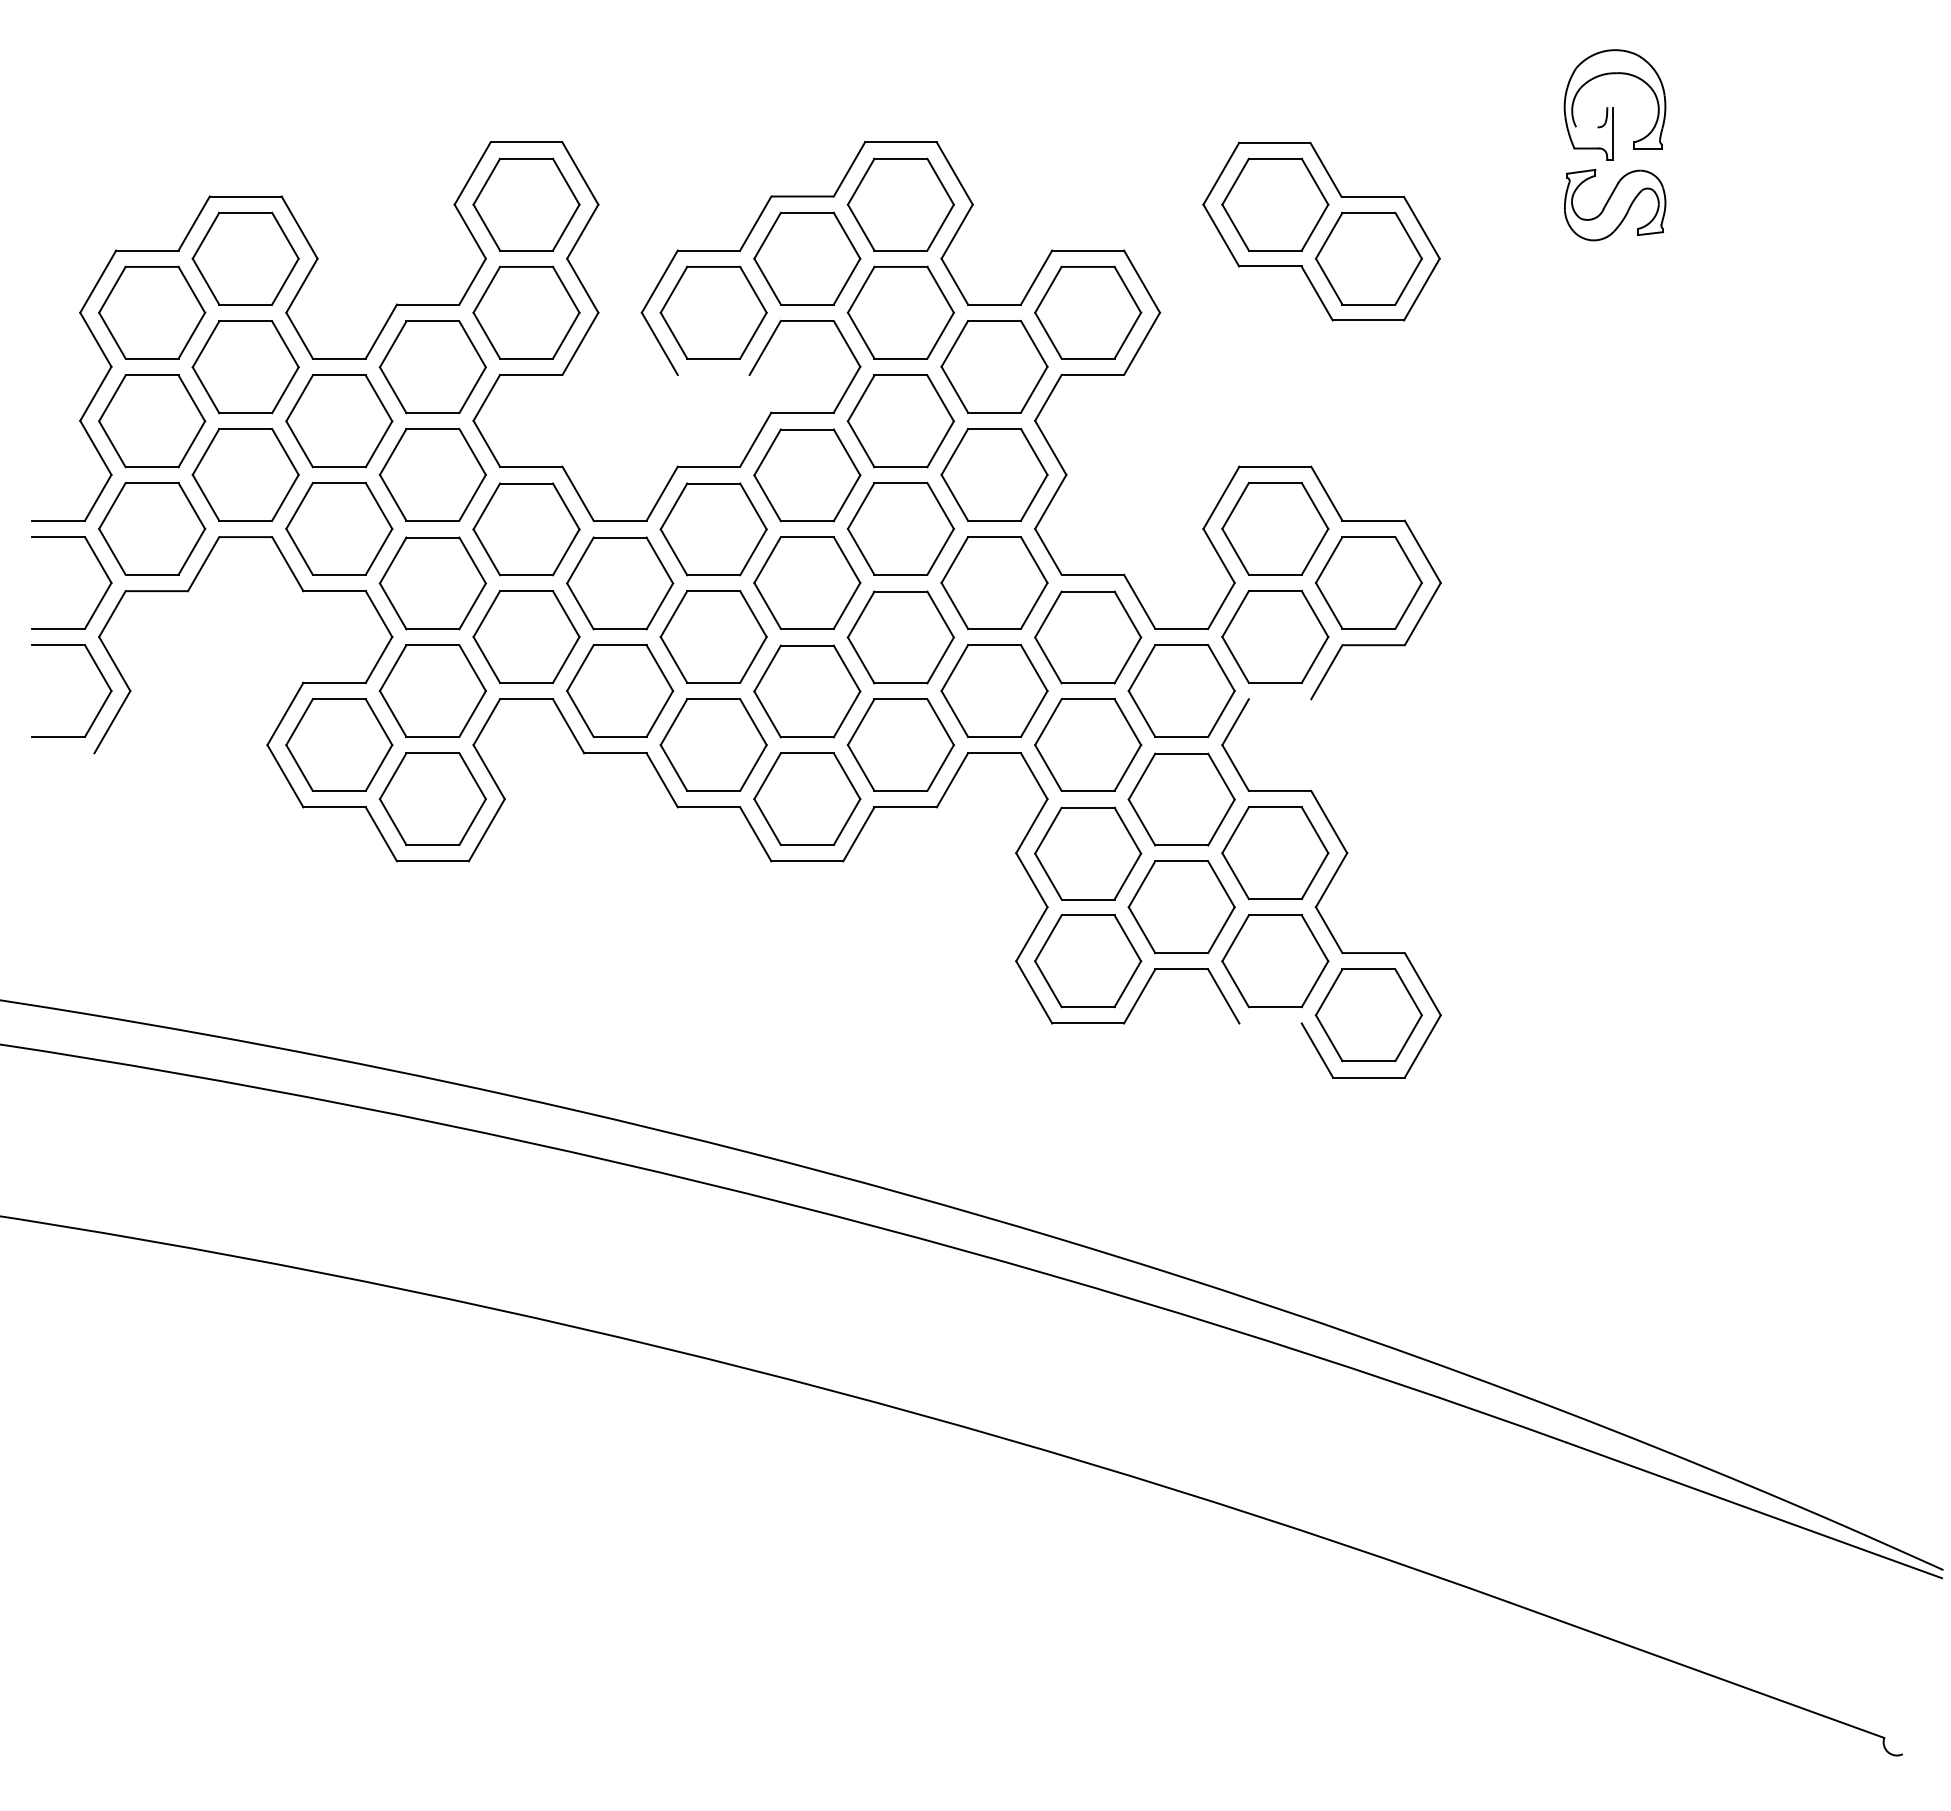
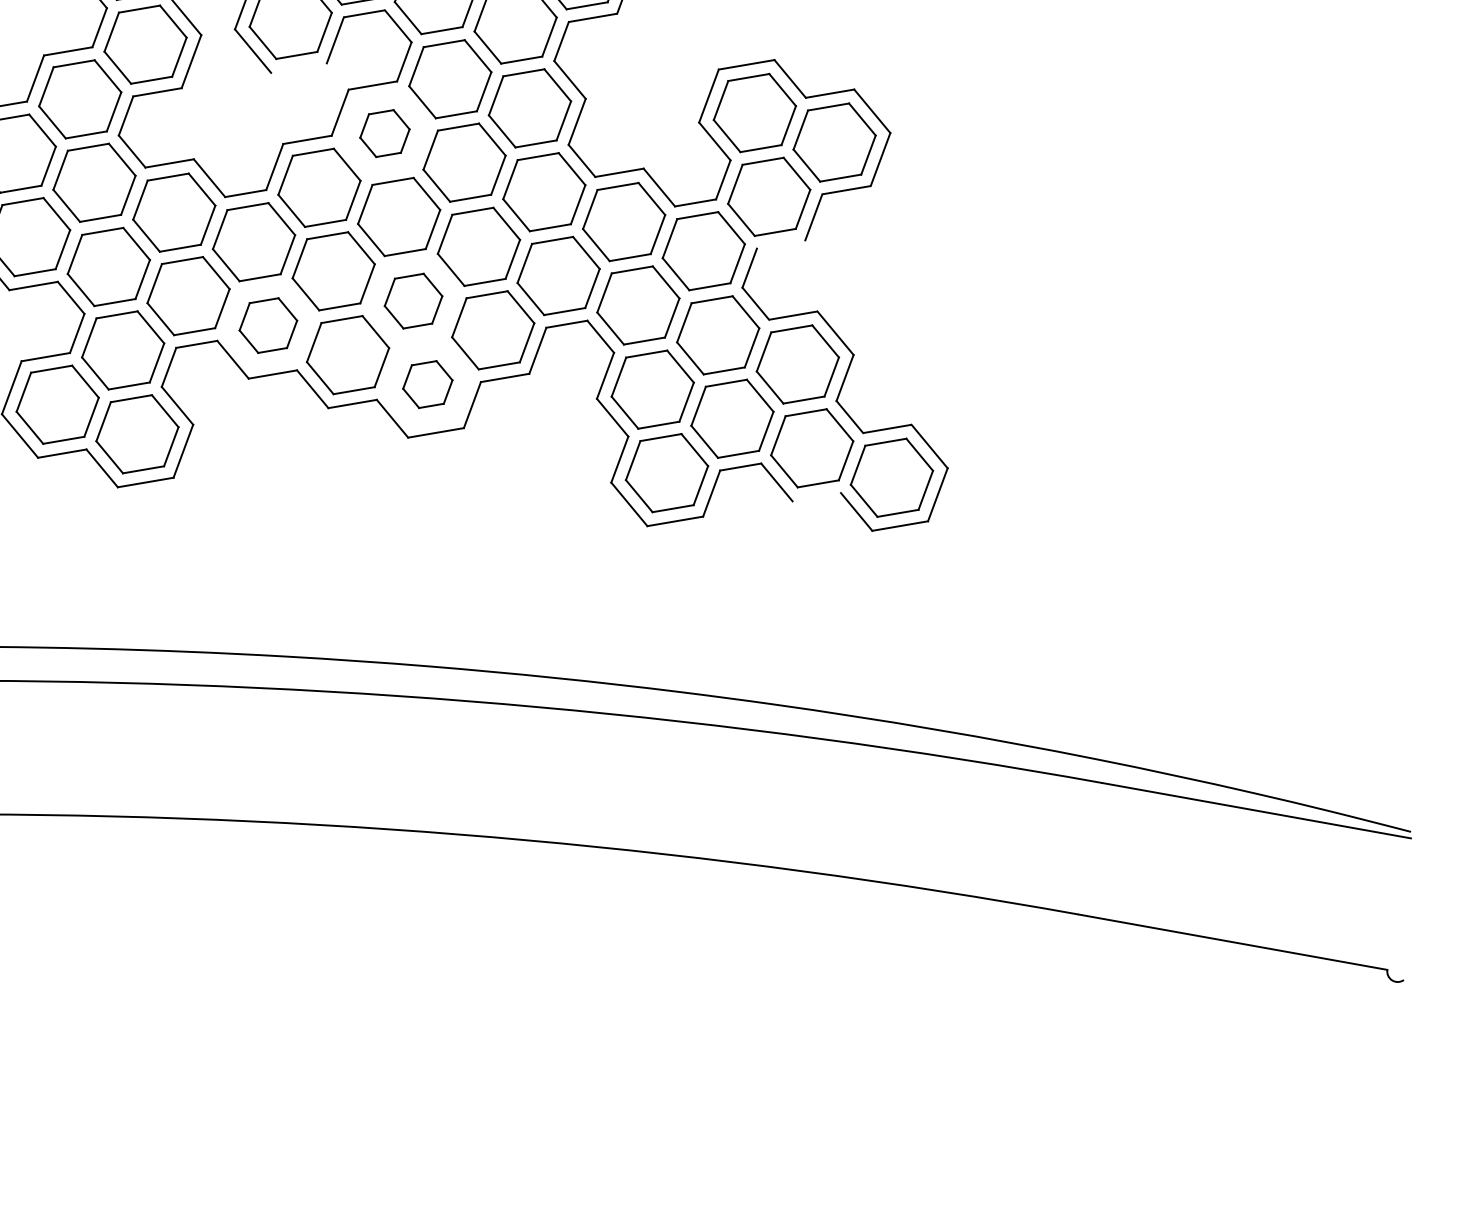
part: (807, 475) -> (385, 133), size x0.6
part: (620, 690) -> (268, 325), size x0.7
part: (807, 691) -> (413, 301), size x0.7
part: (807, 798) -> (427, 384), size x0.6

